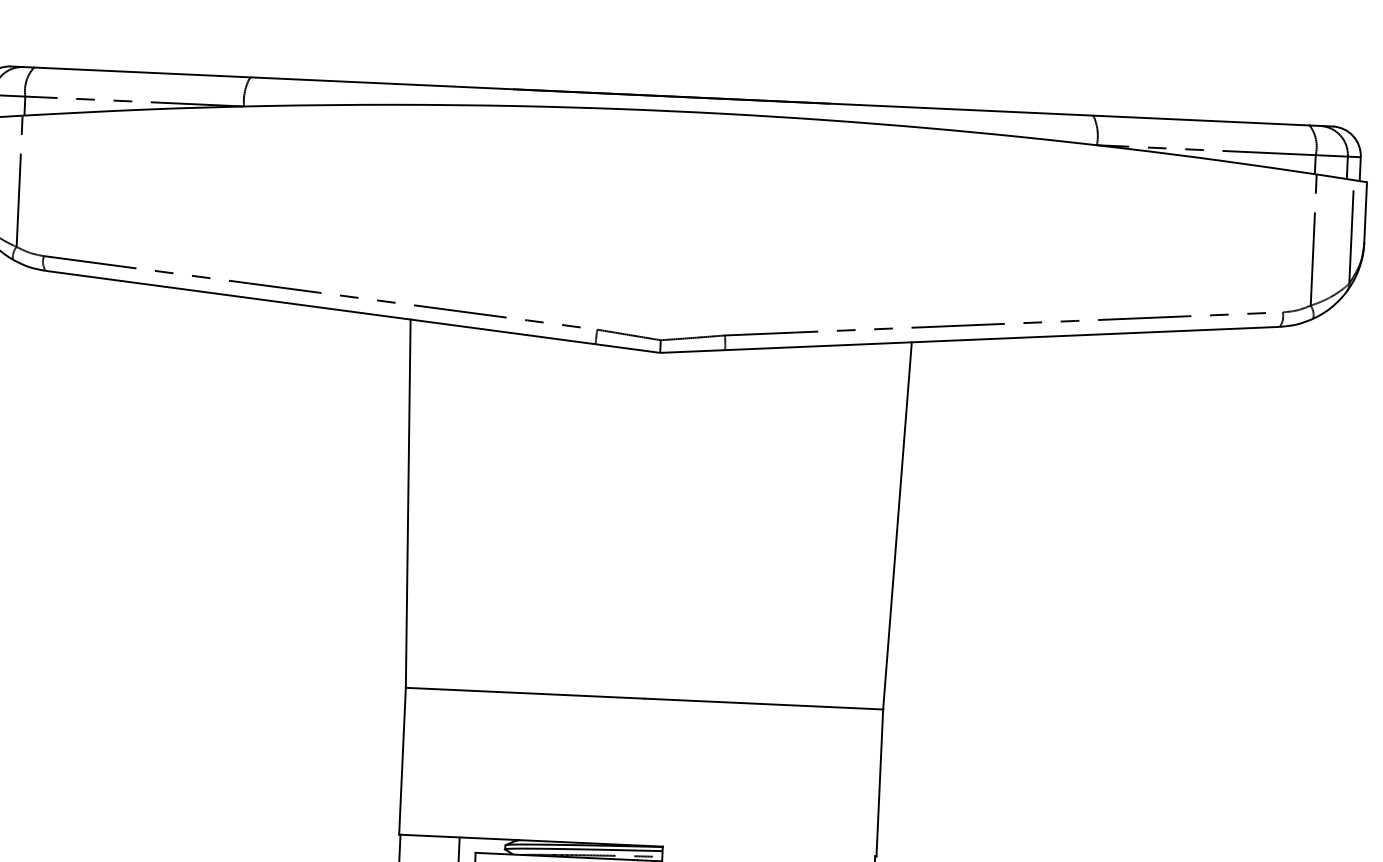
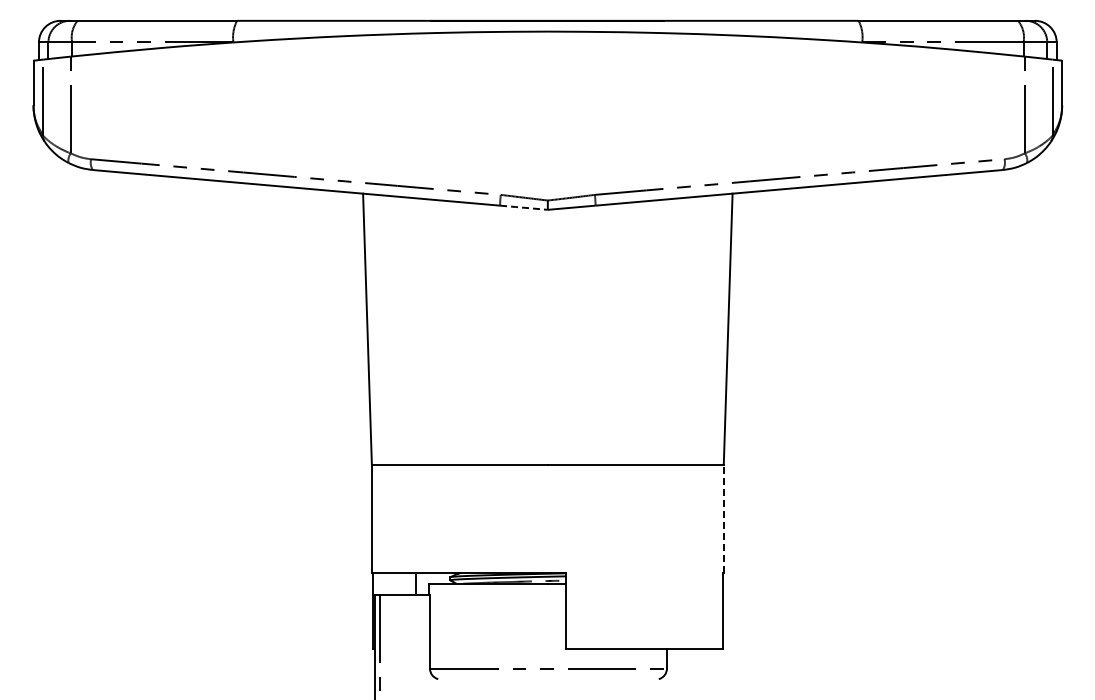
line: (628, 348) -> (524, 207), solid -> dashed
line: (879, 782) -> (723, 518), solid -> dashed

